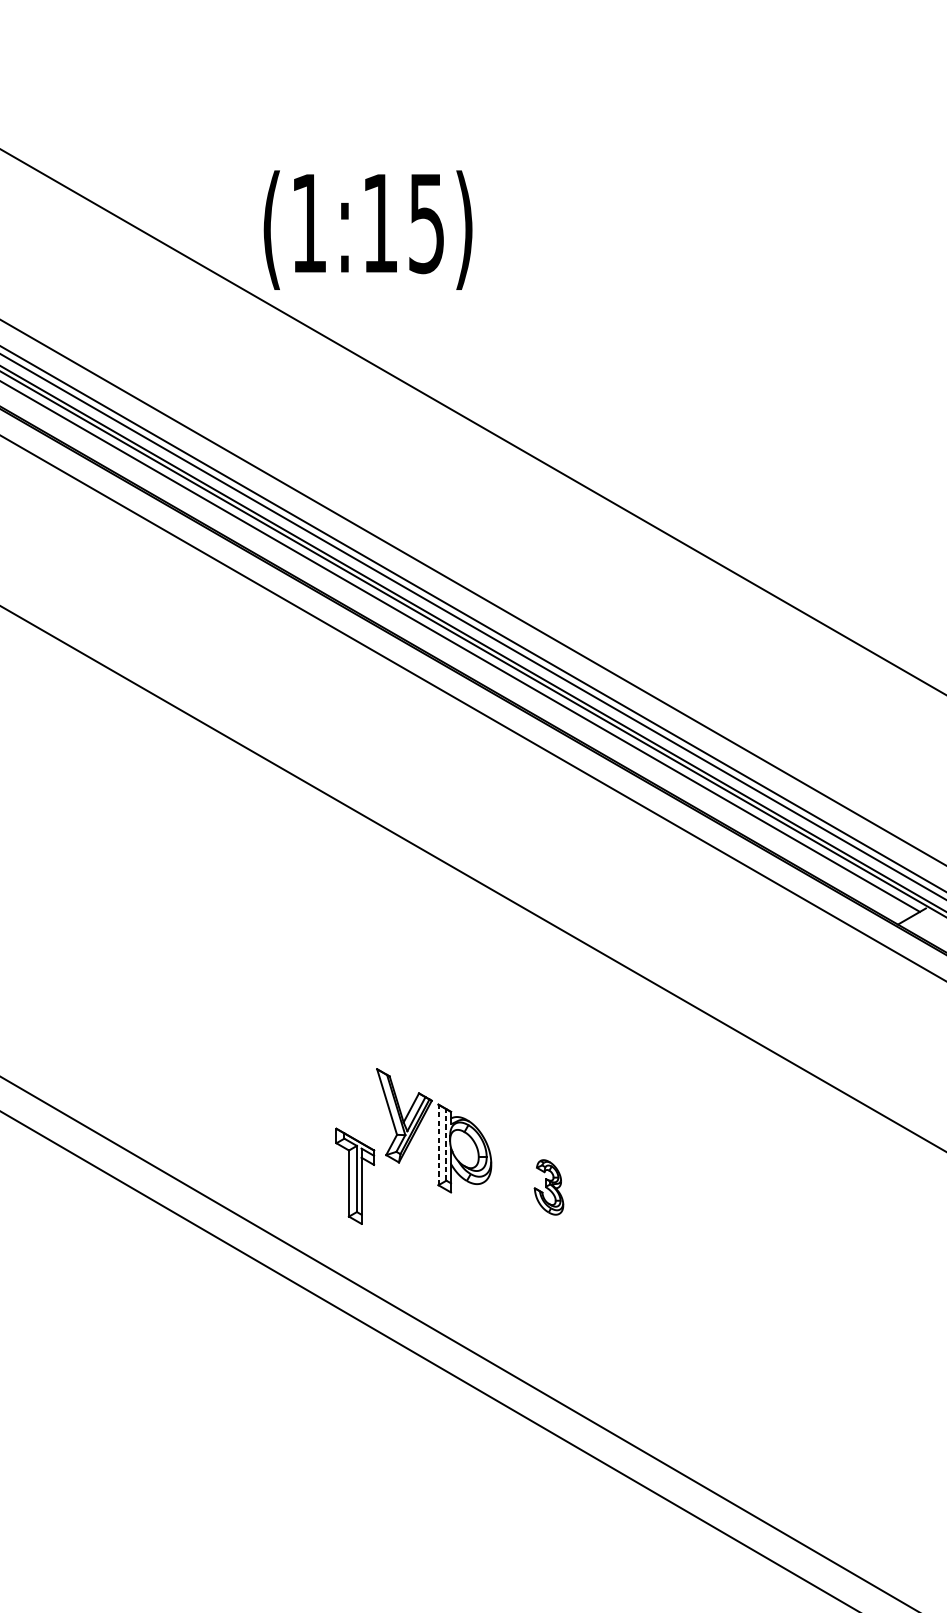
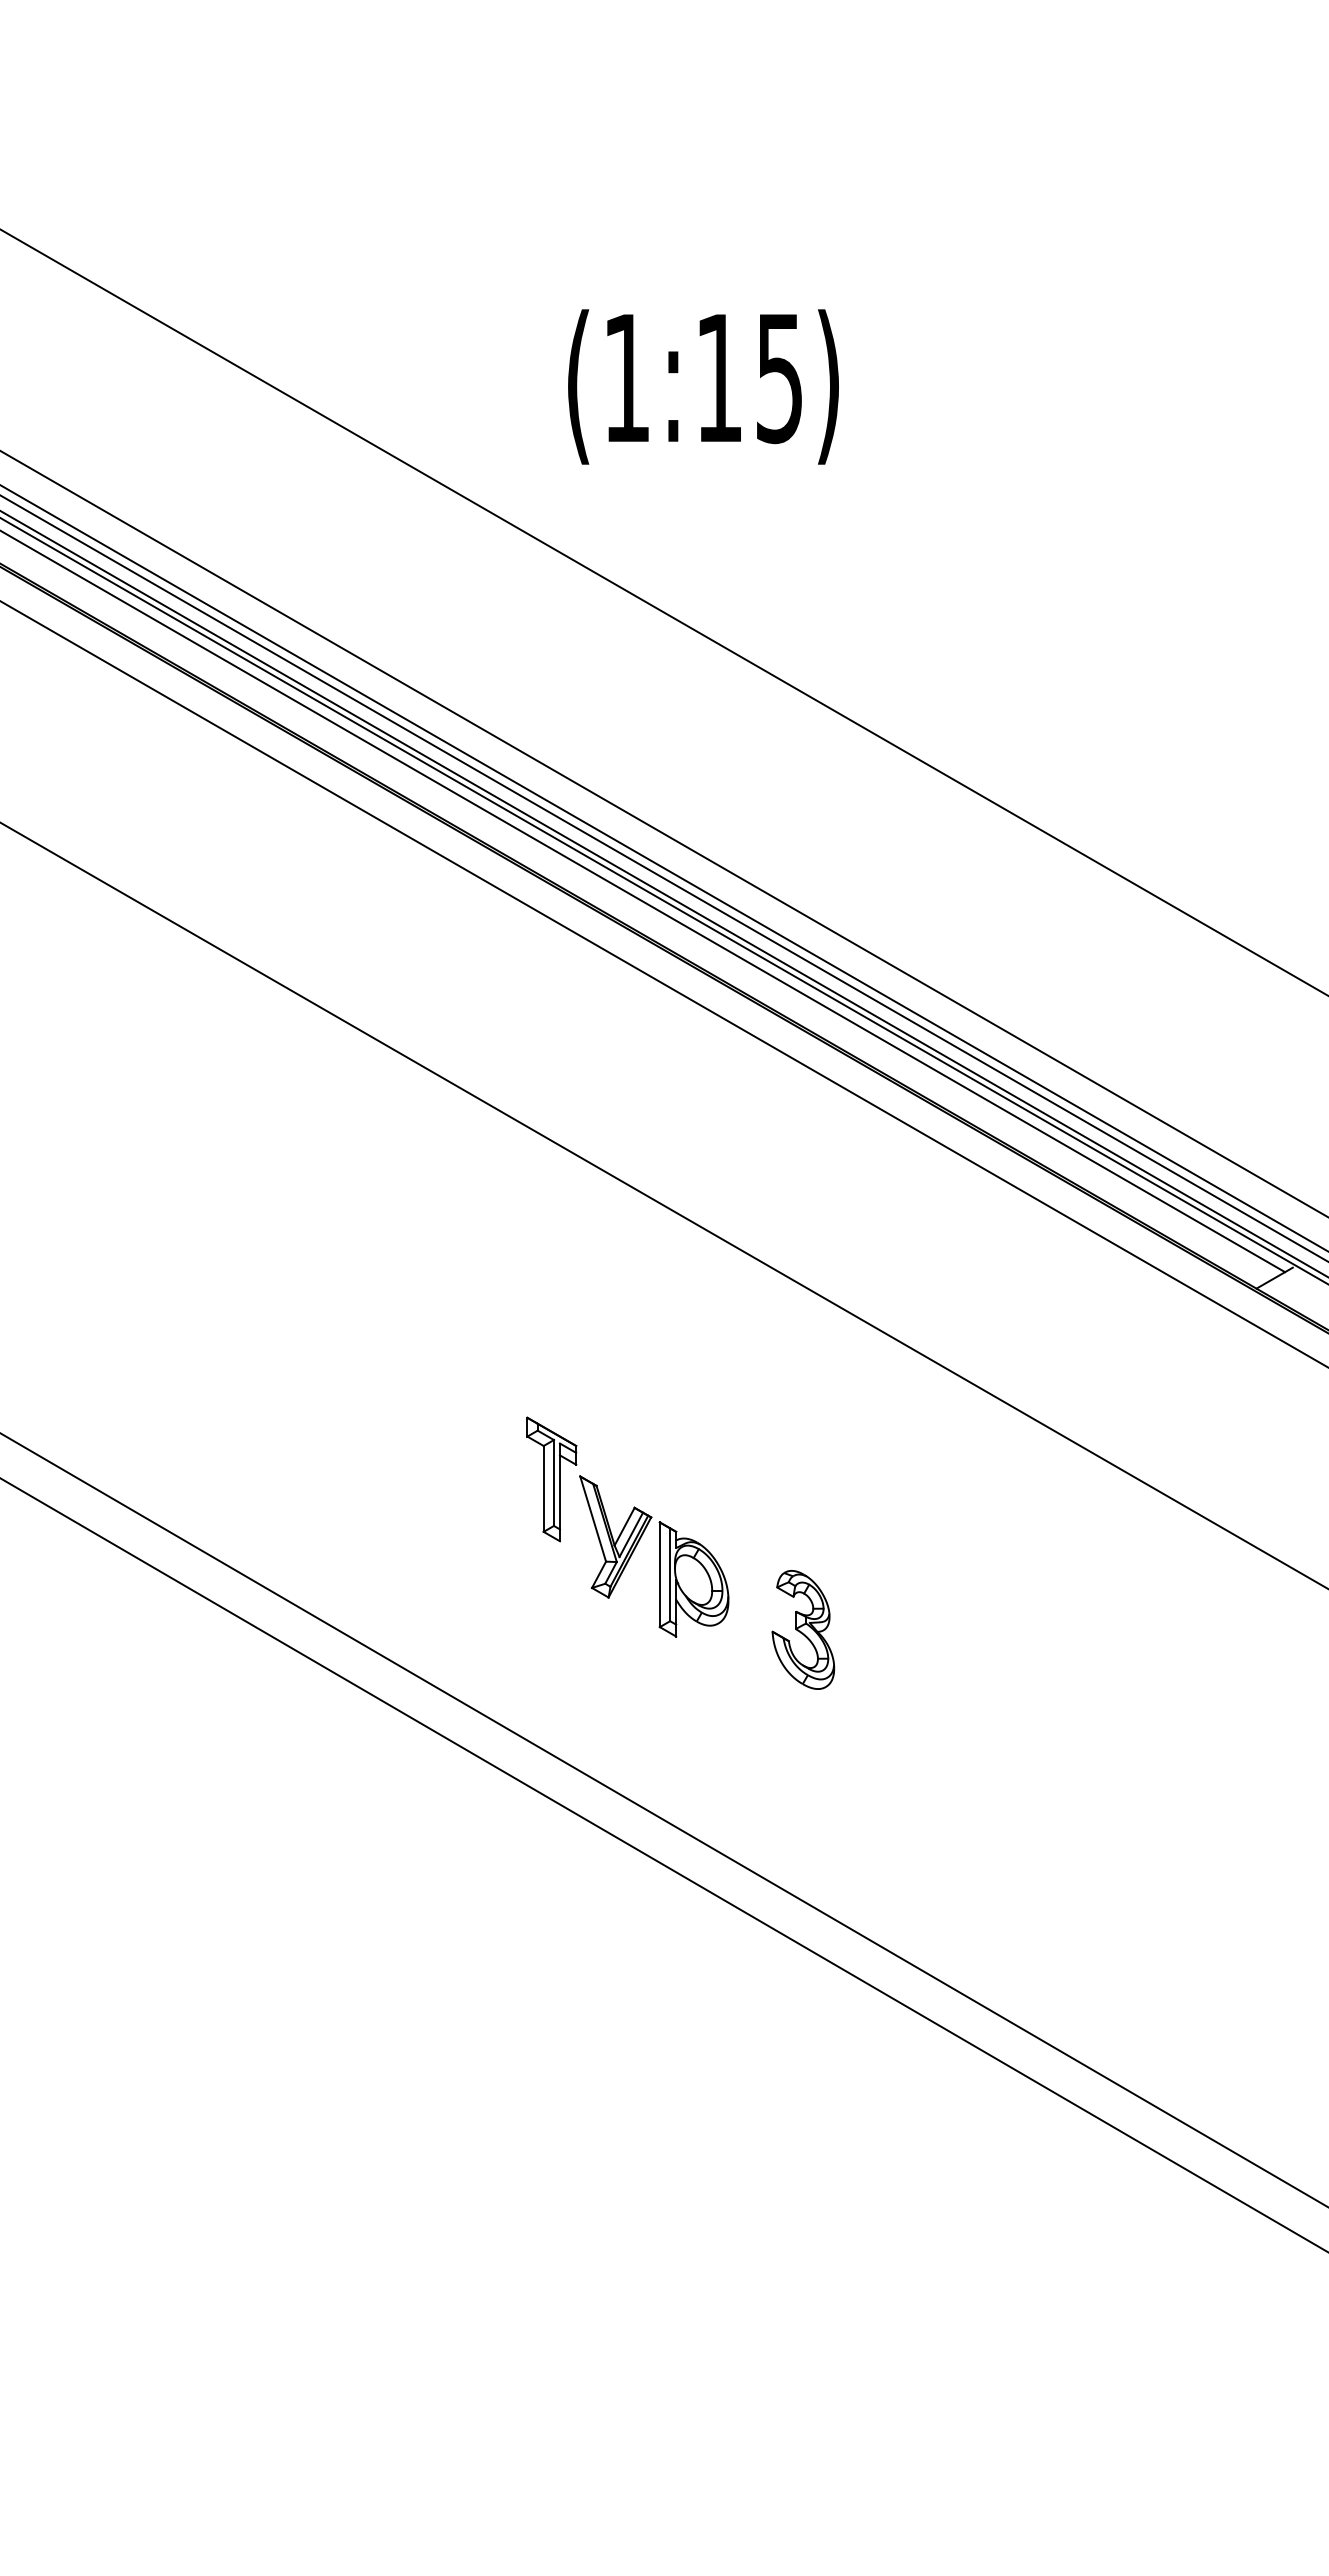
text: (368, 229) -> (703, 386), moved
line: (438, 1144) -> (659, 1574), dashed -> solid
line: (446, 1144) -> (670, 1574), dashed -> solid
part: (355, 1176) -> (551, 1479), moved
part: (549, 1187) -> (803, 1629), size x1.67

